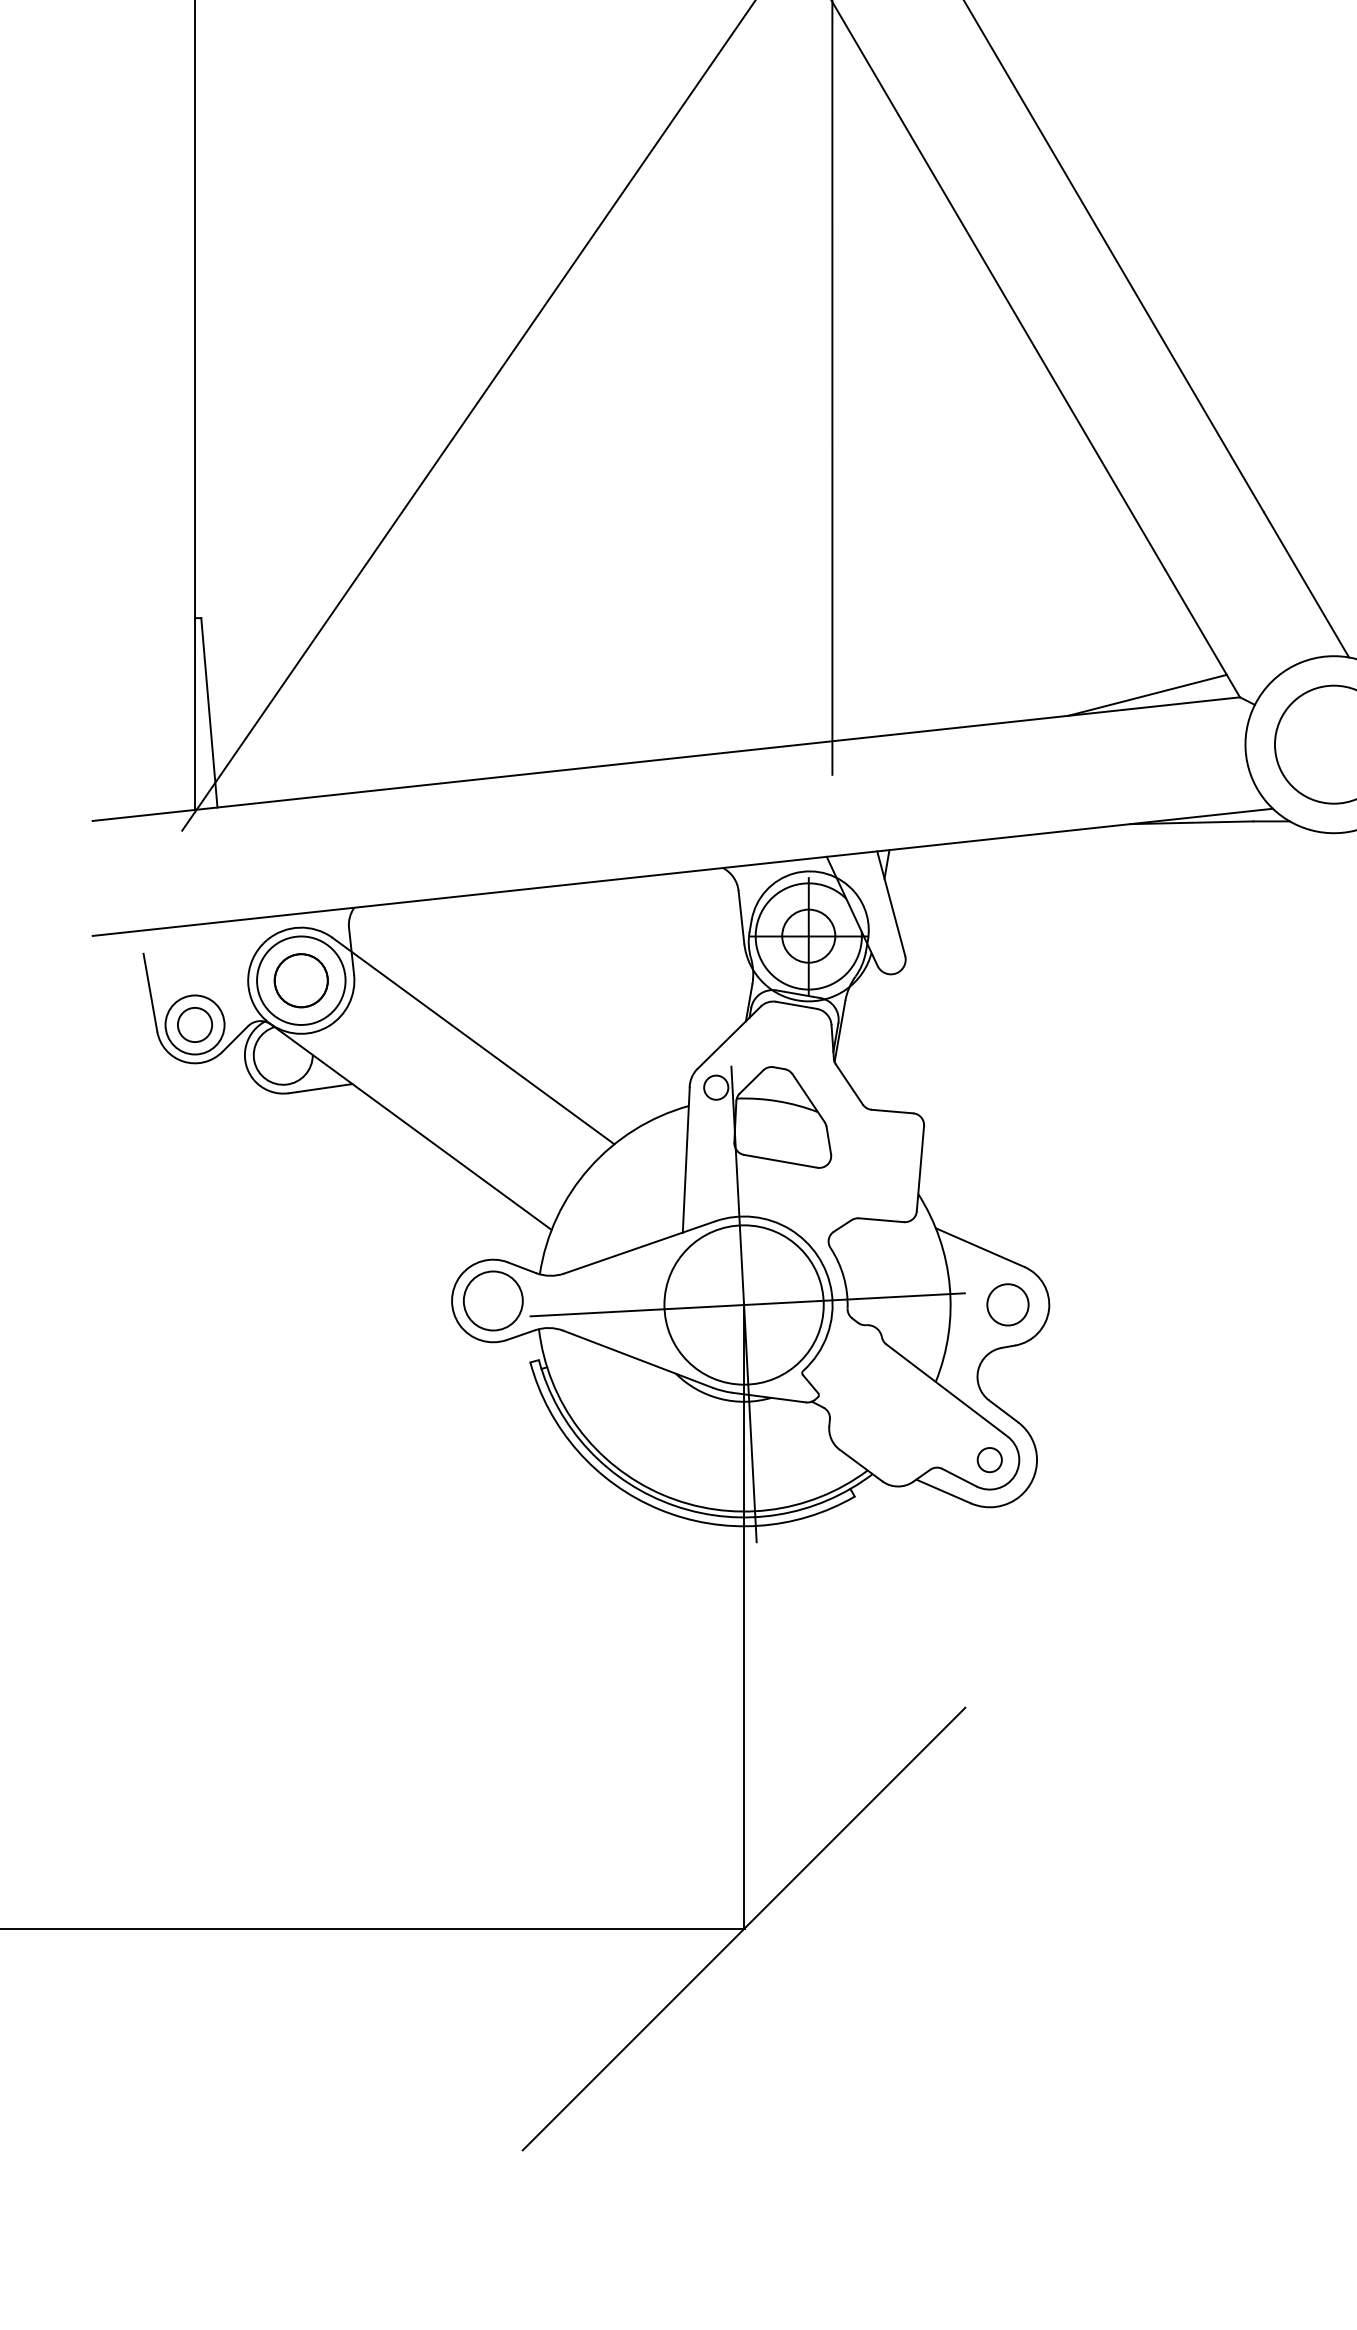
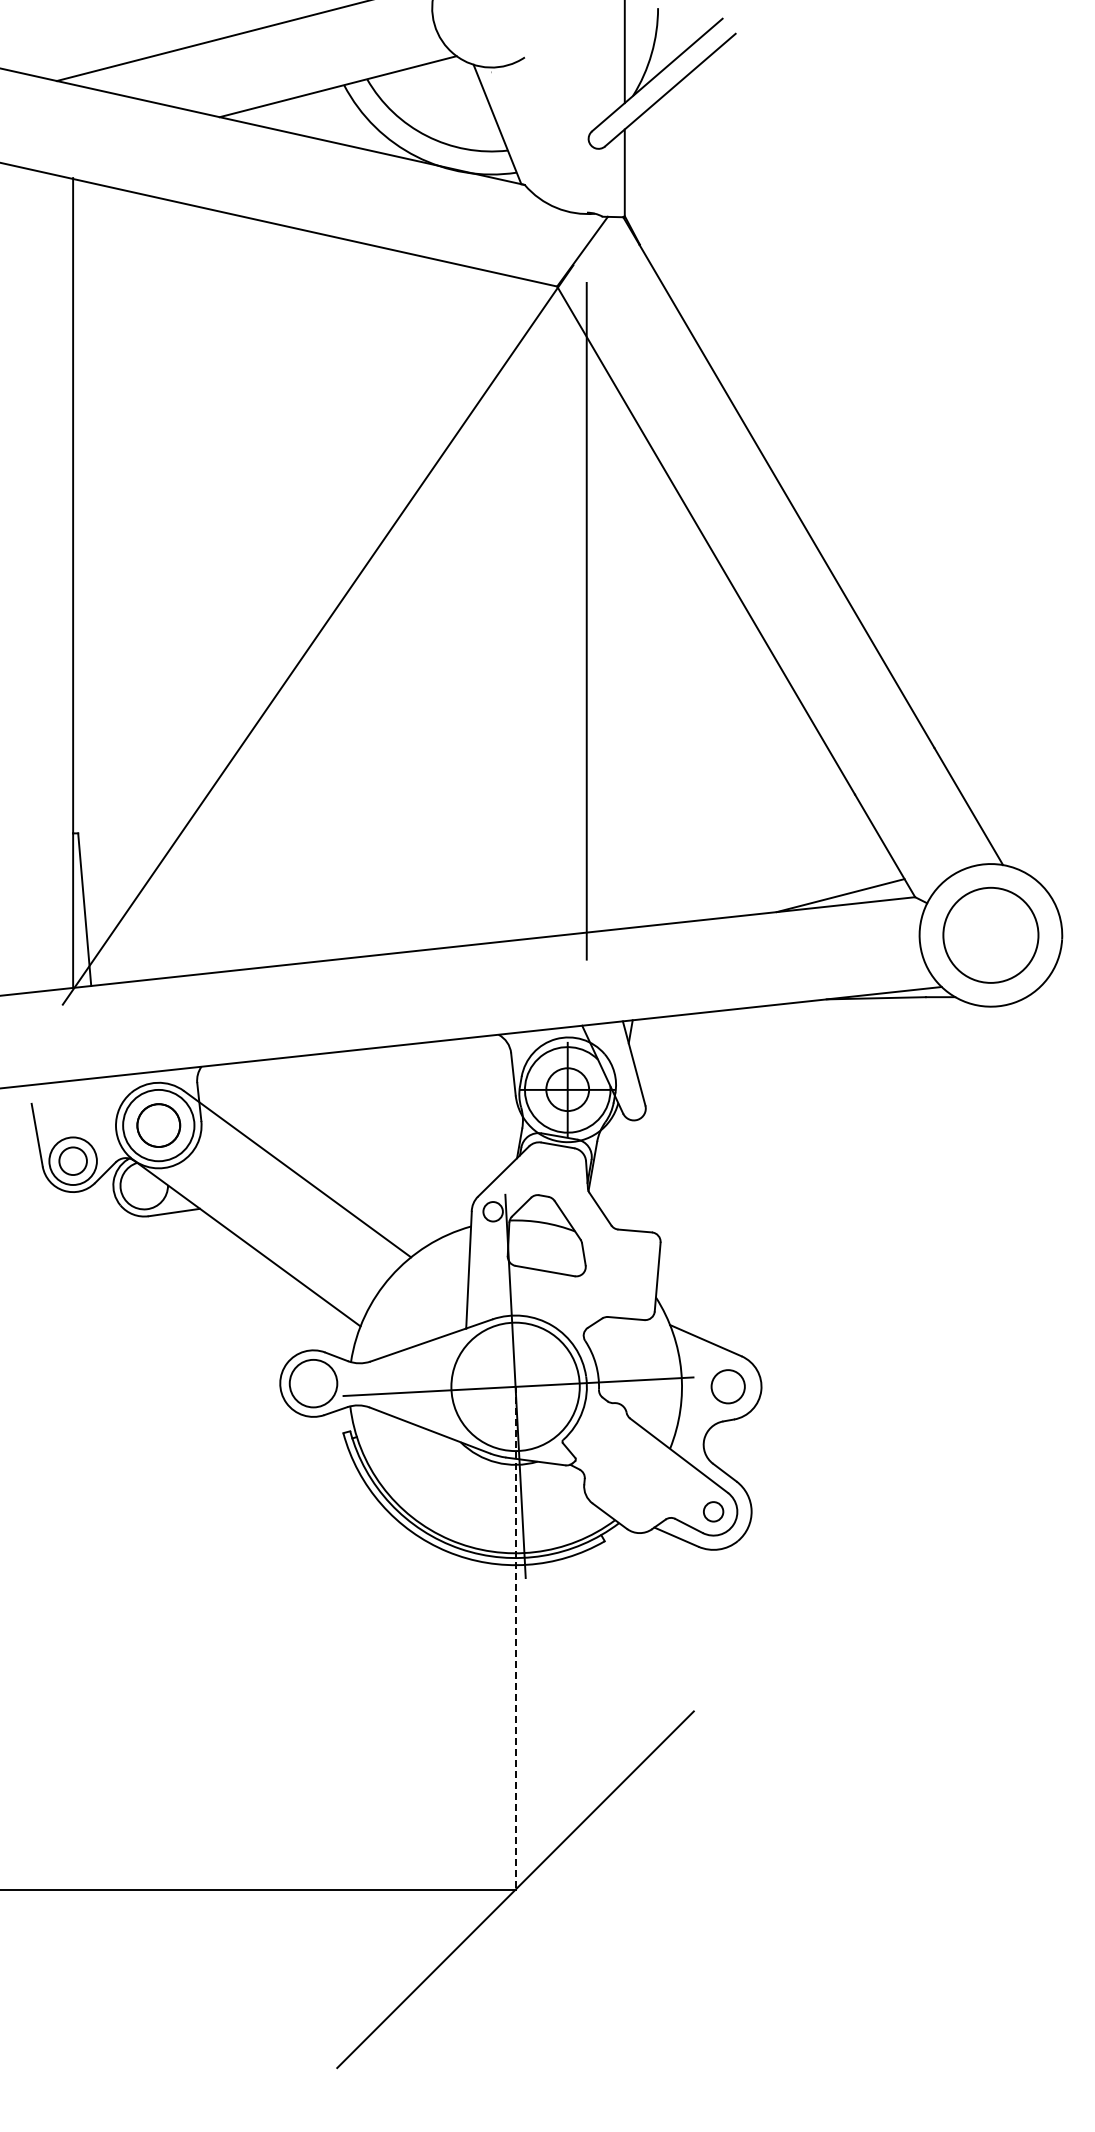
line: (743, 1617) -> (515, 1638), solid -> dashed

